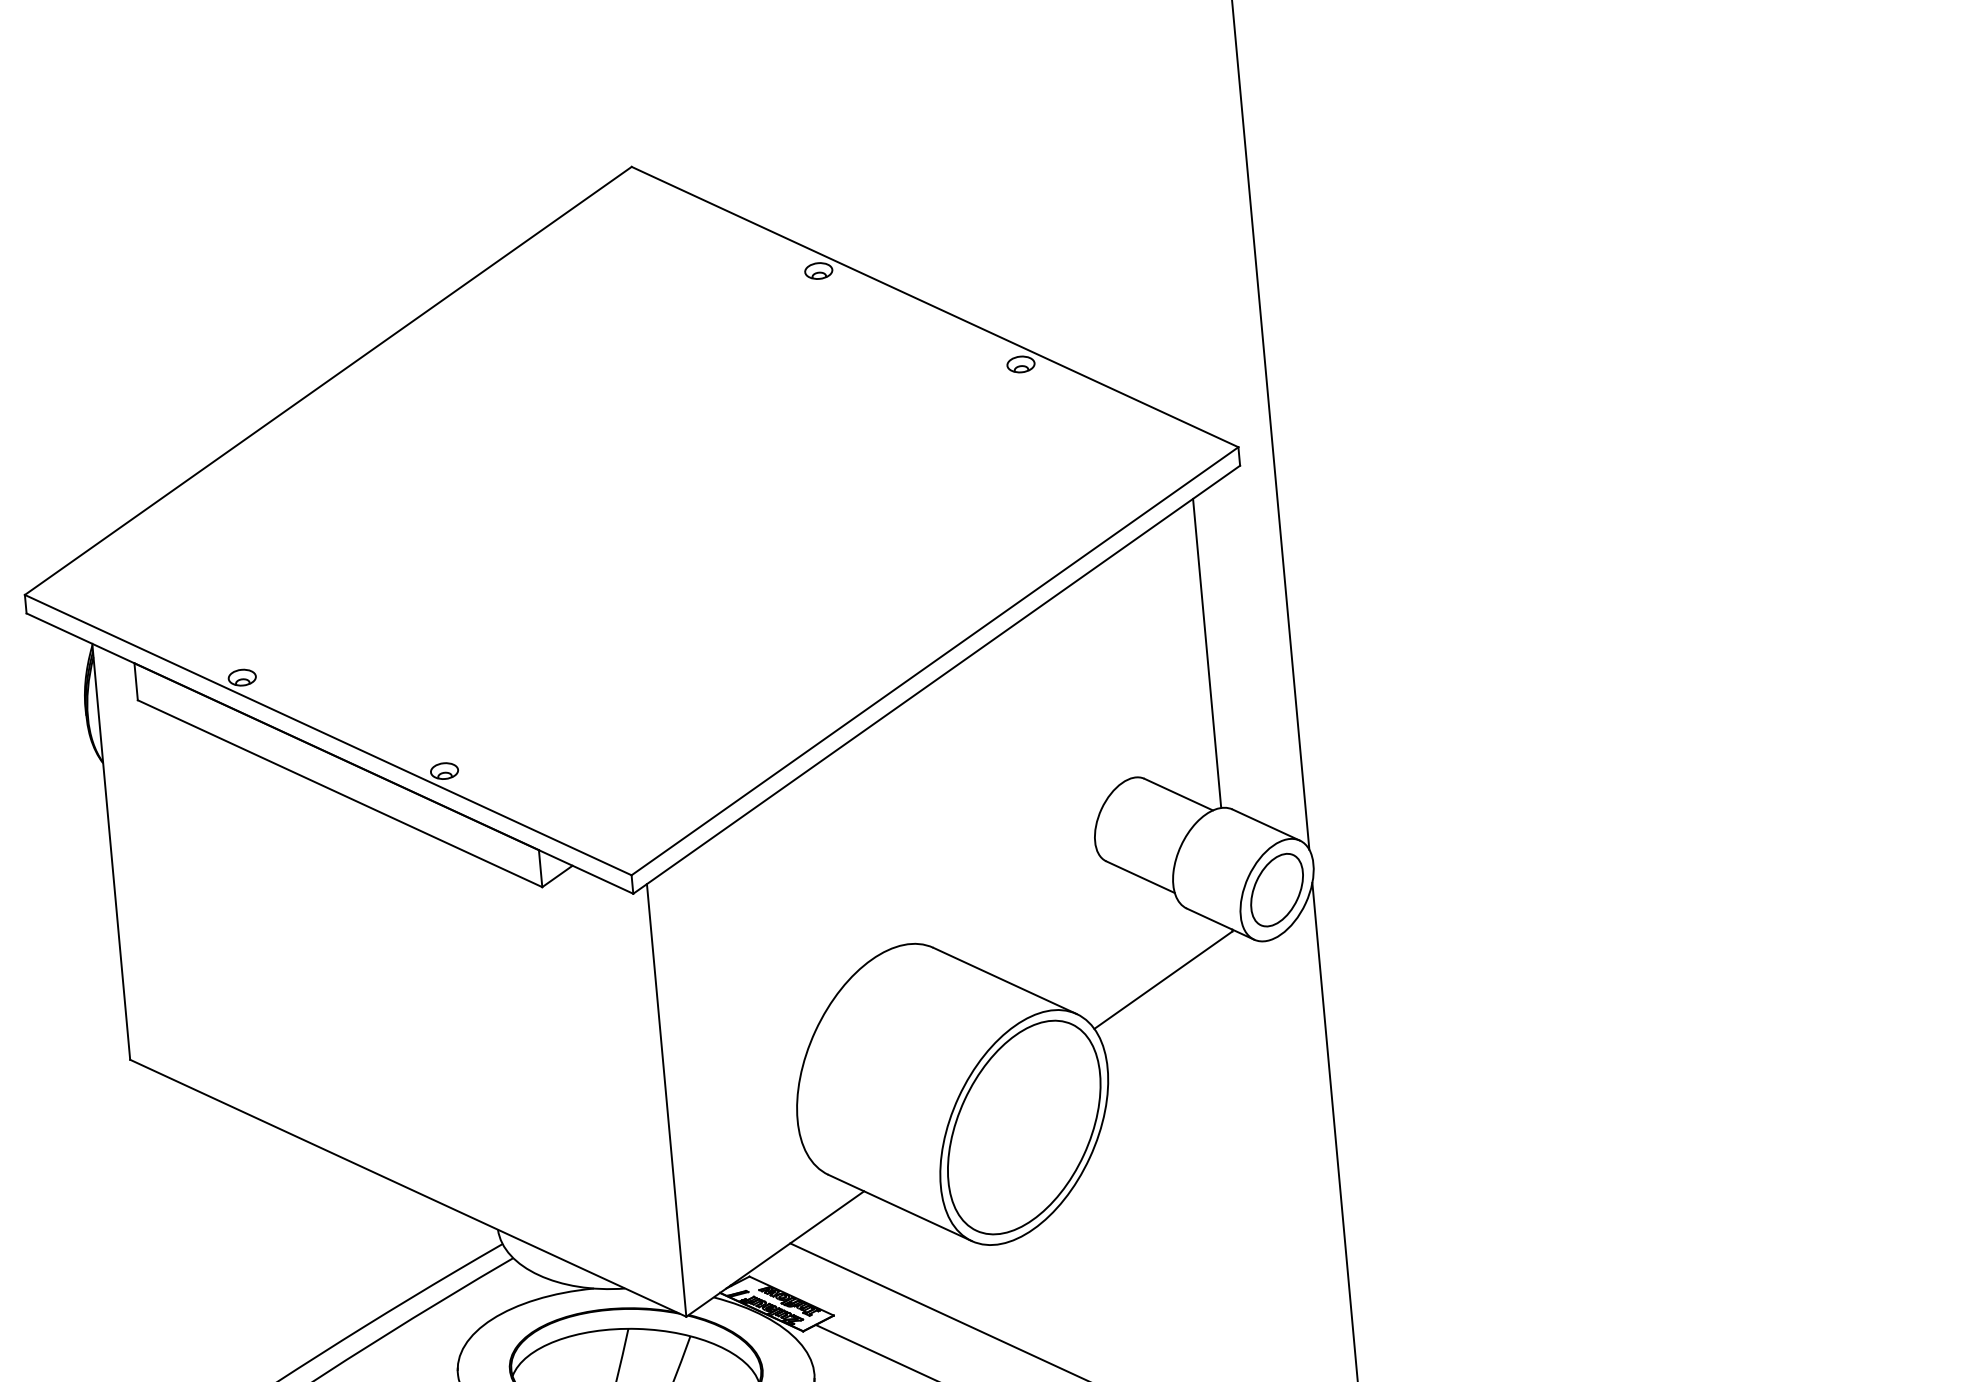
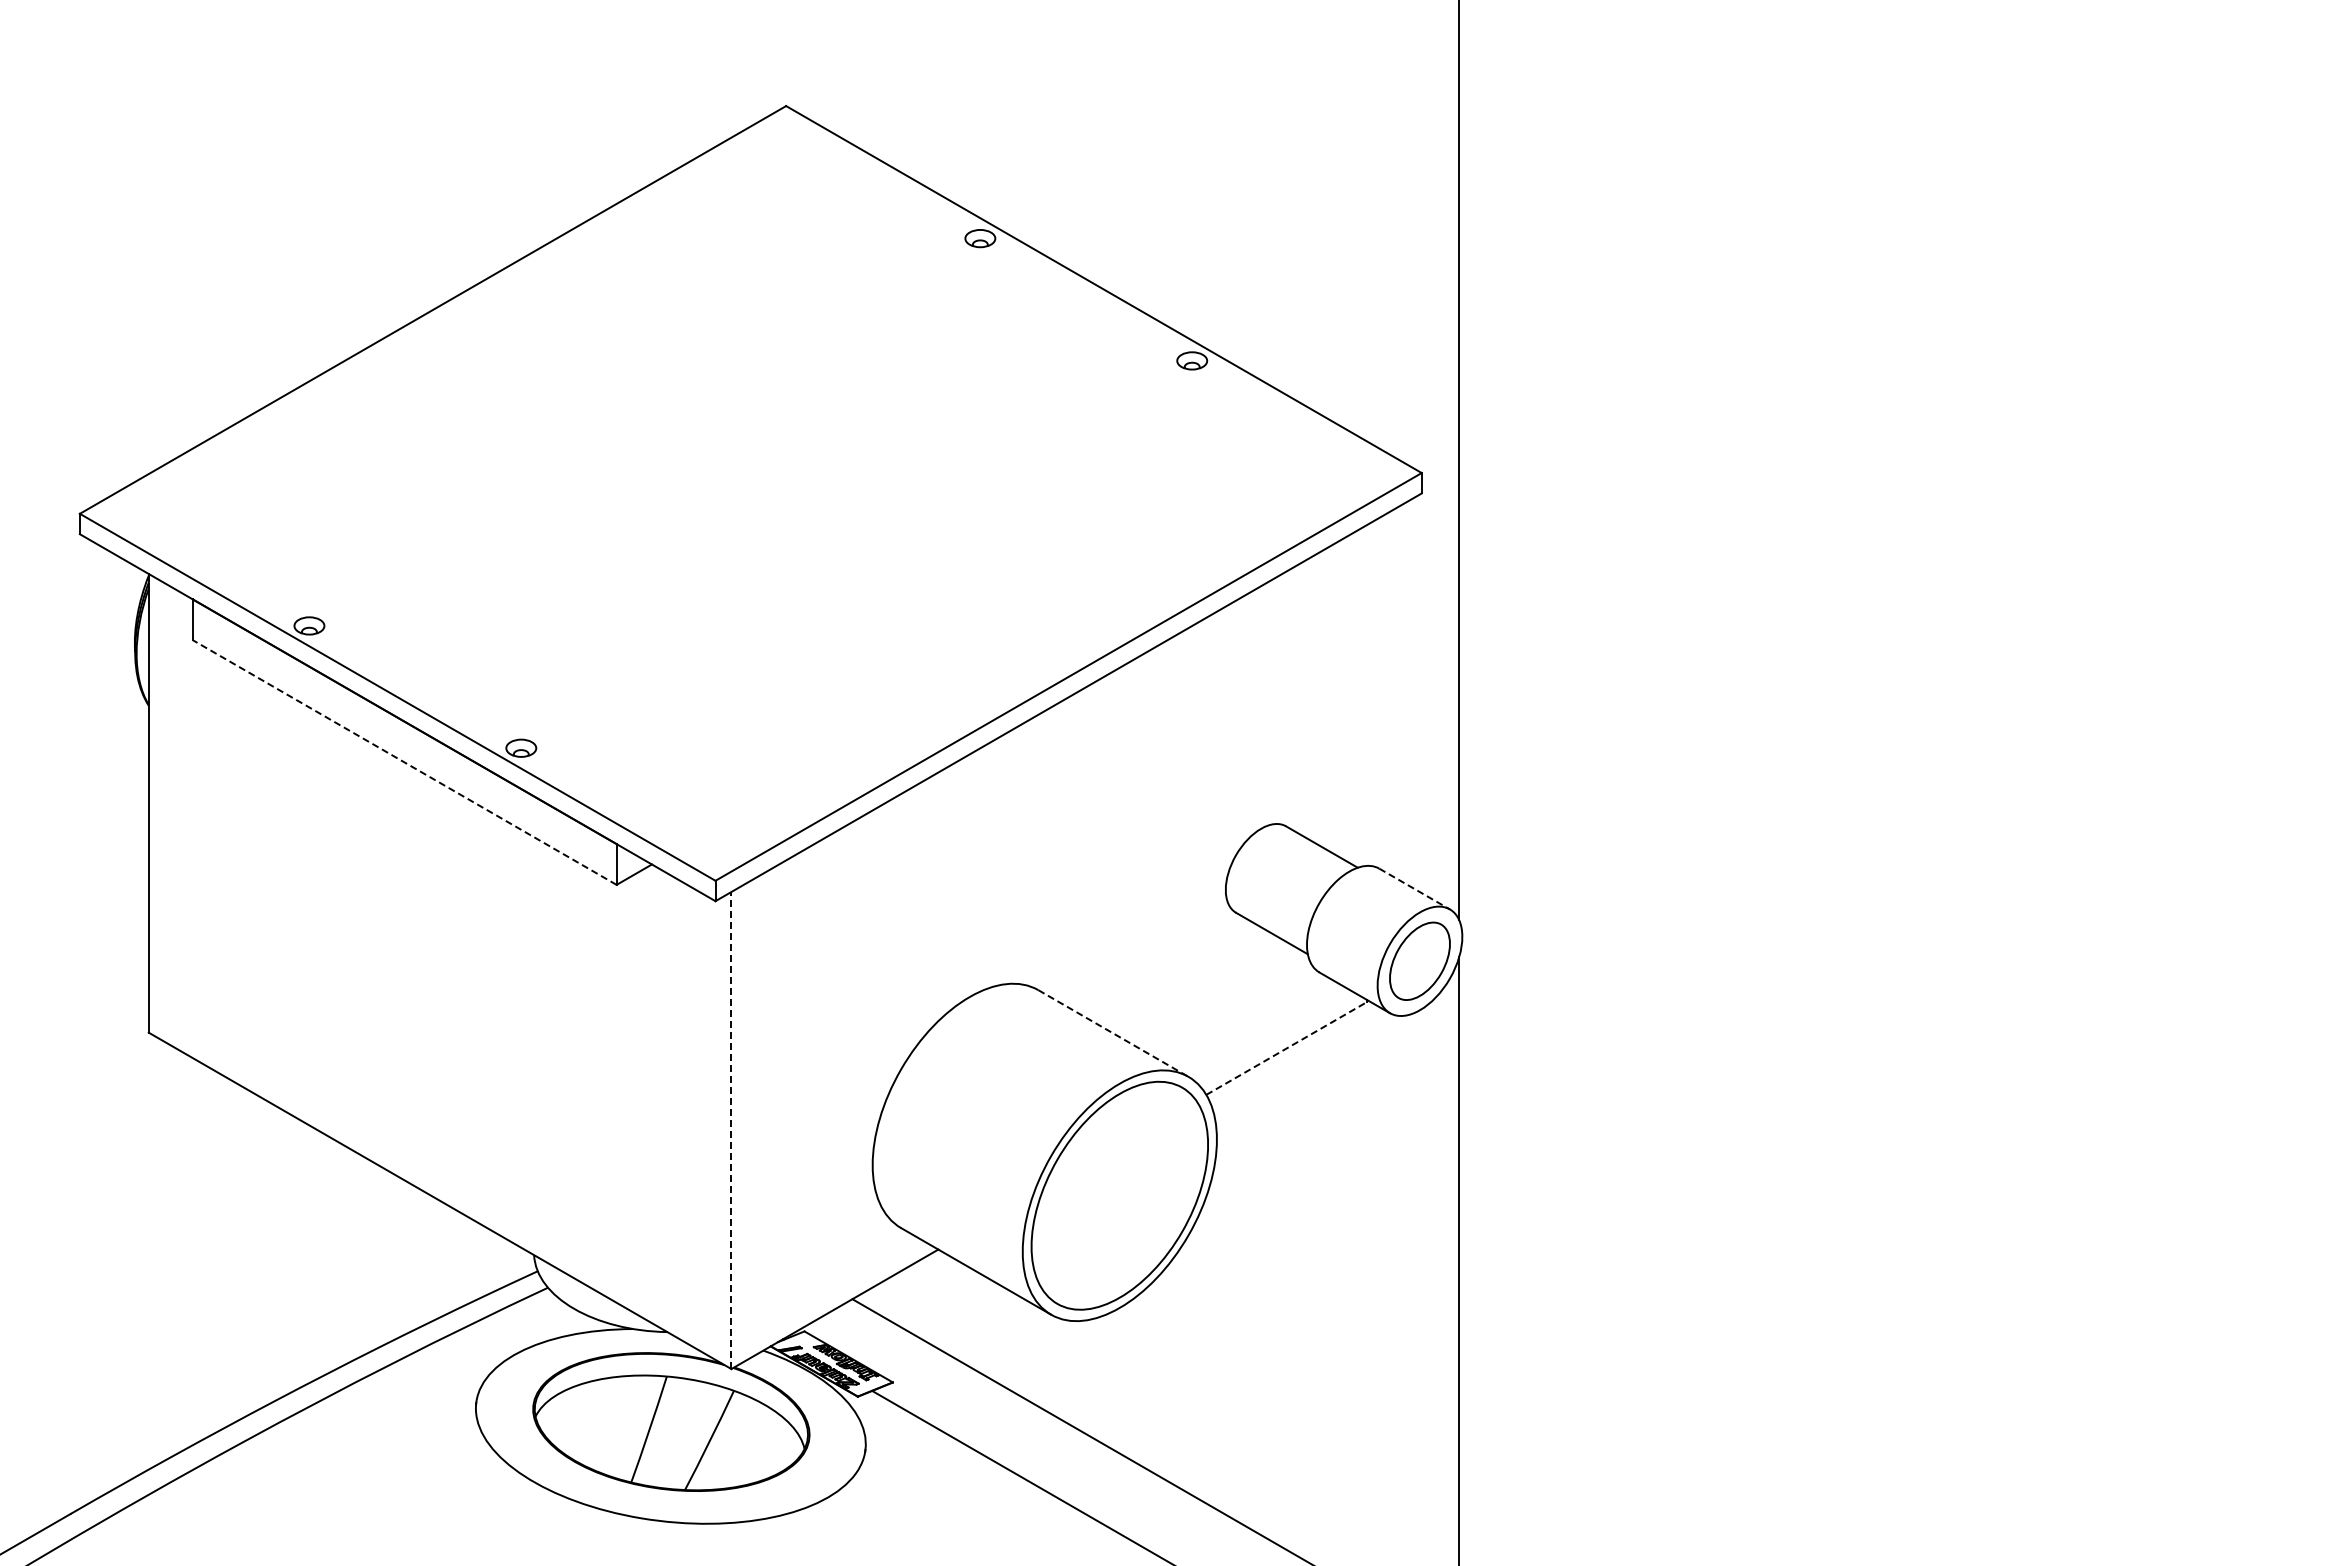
line: (1207, 653) -> (1367, 695), removed
line: (339, 793) -> (404, 762), solid -> dashed
line: (1266, 825) -> (1414, 889), solid -> dashed
line: (1005, 980) -> (1113, 1033), solid -> dashed
line: (1163, 980) -> (1286, 1048), solid -> dashed
line: (666, 1100) -> (731, 1130), solid -> dashed

